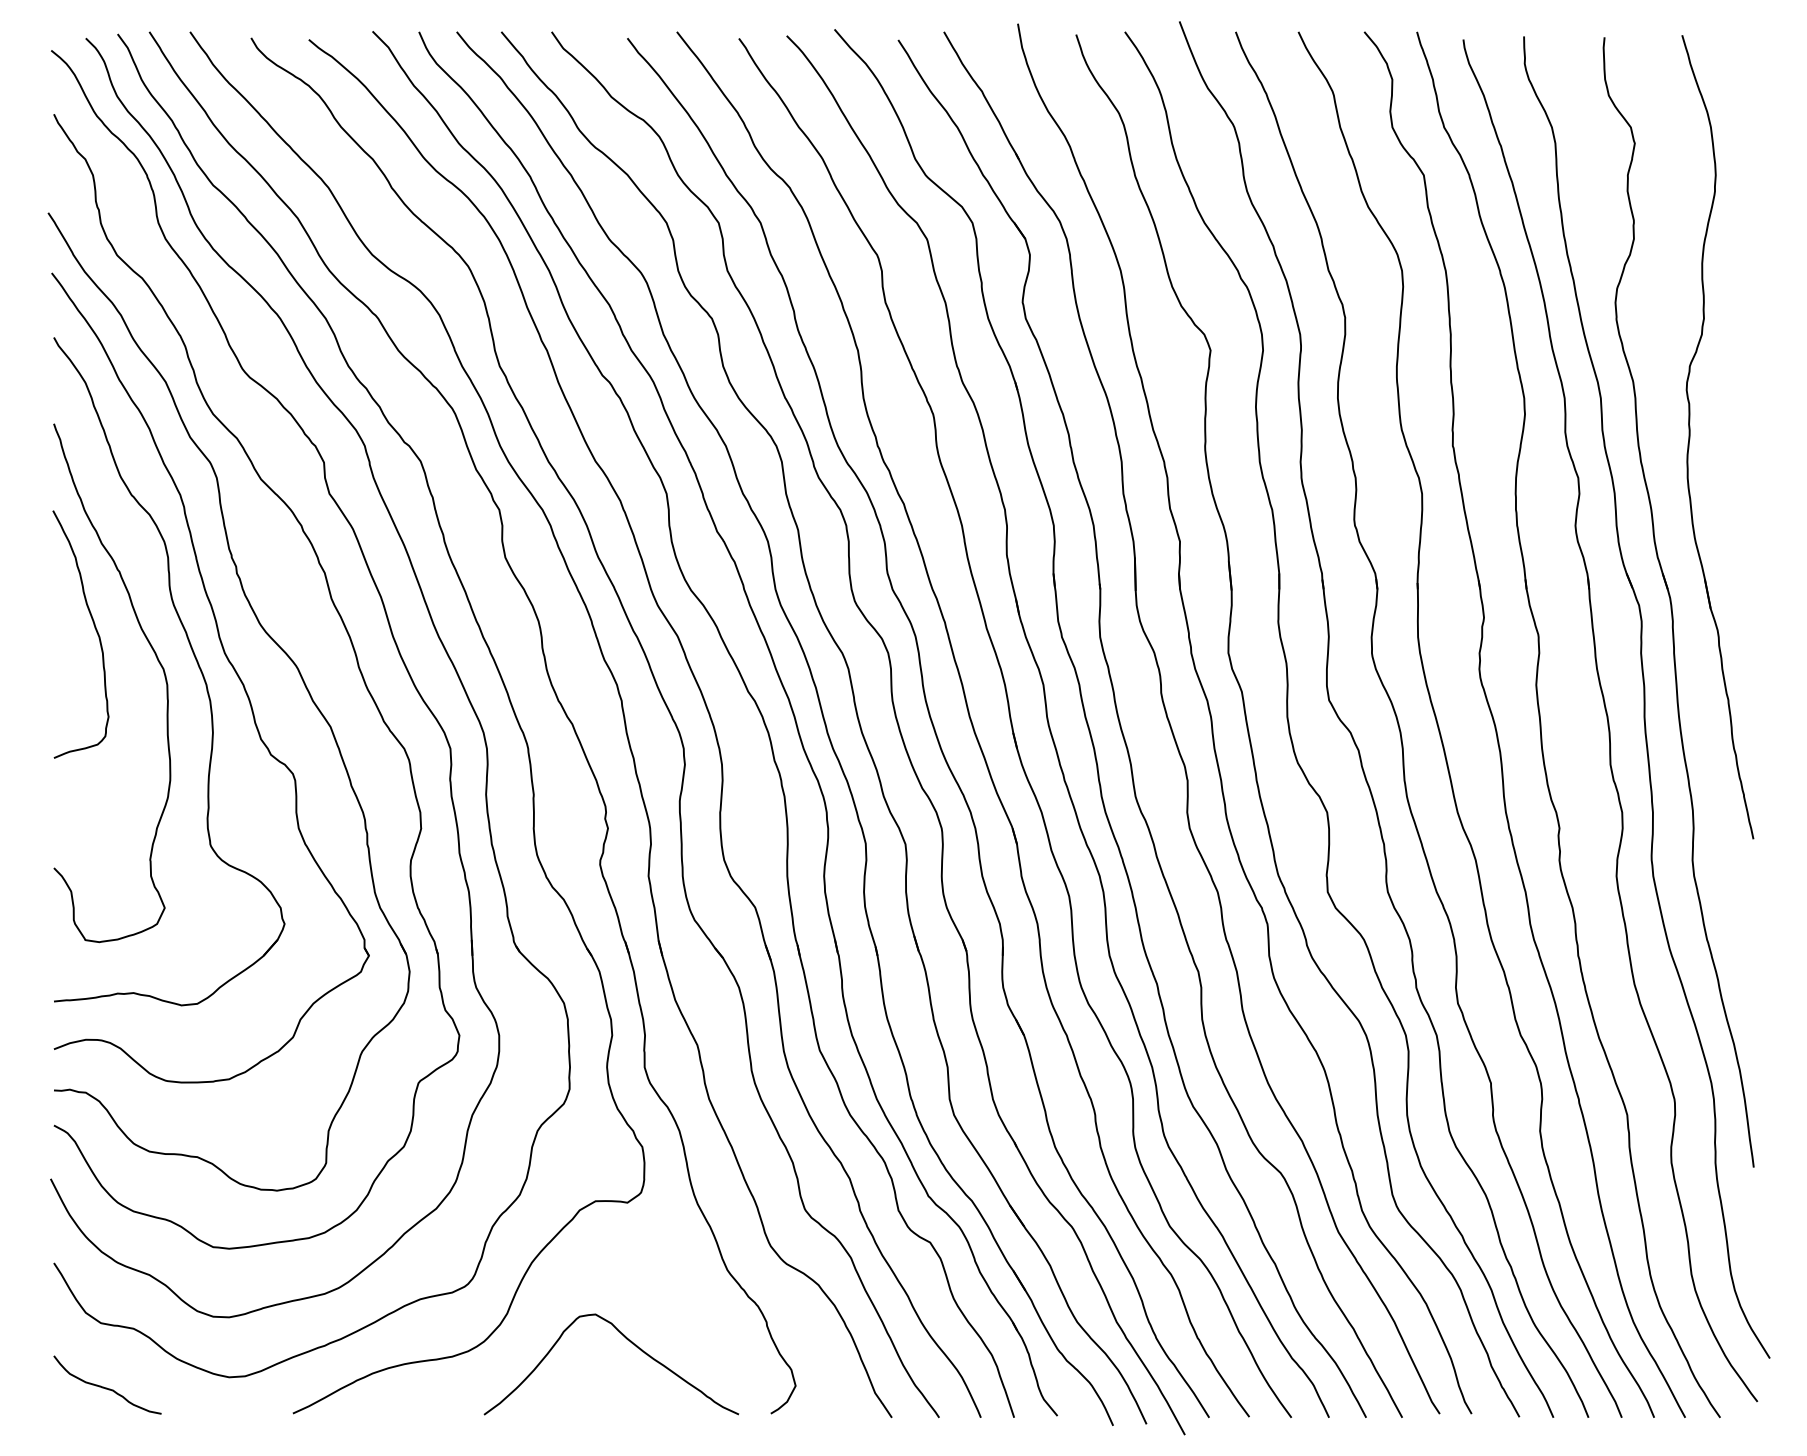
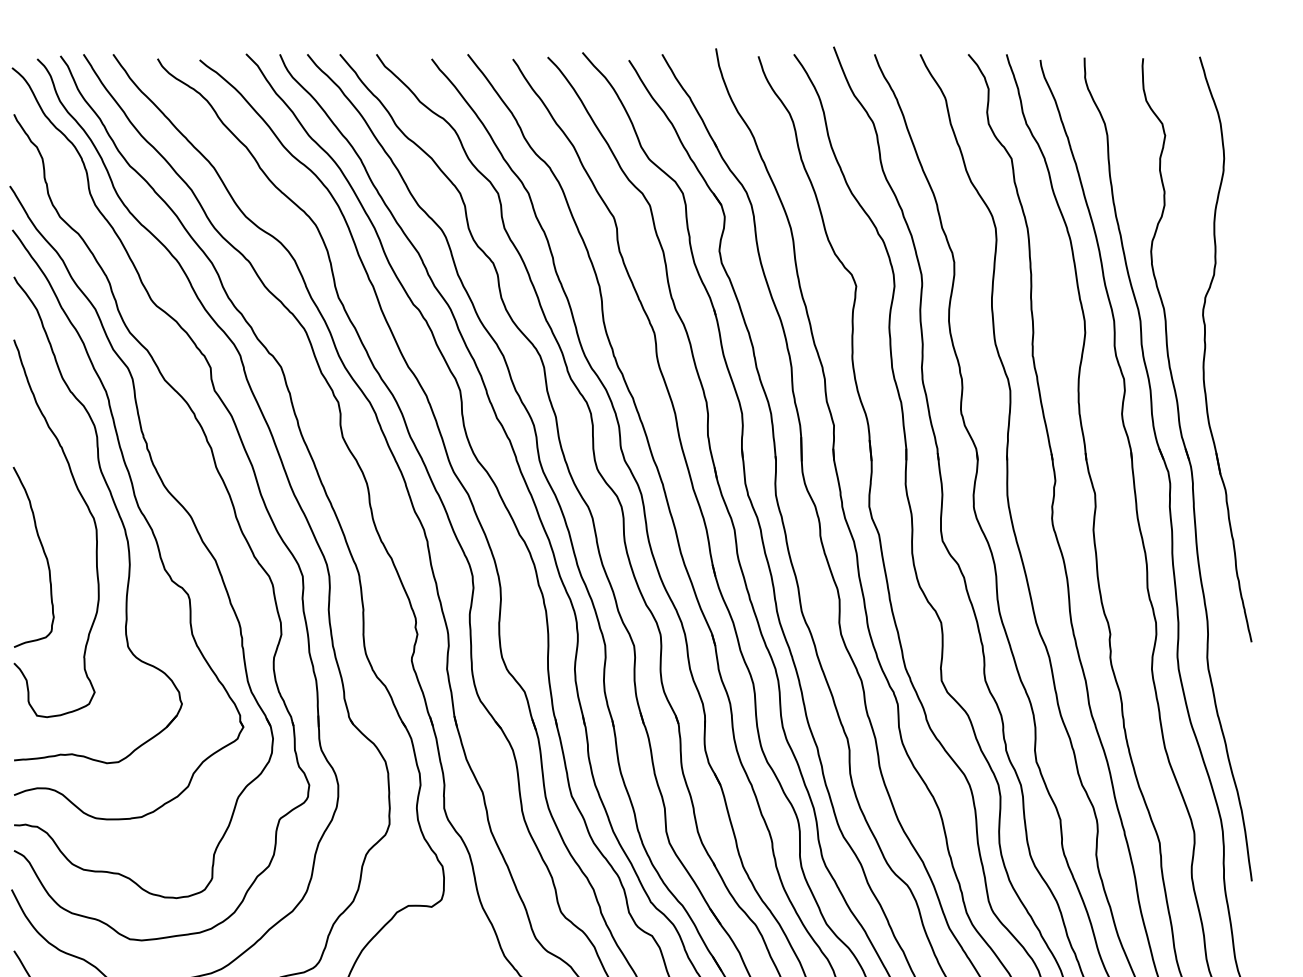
curve: (94, 628) -> (43, 552), moved

